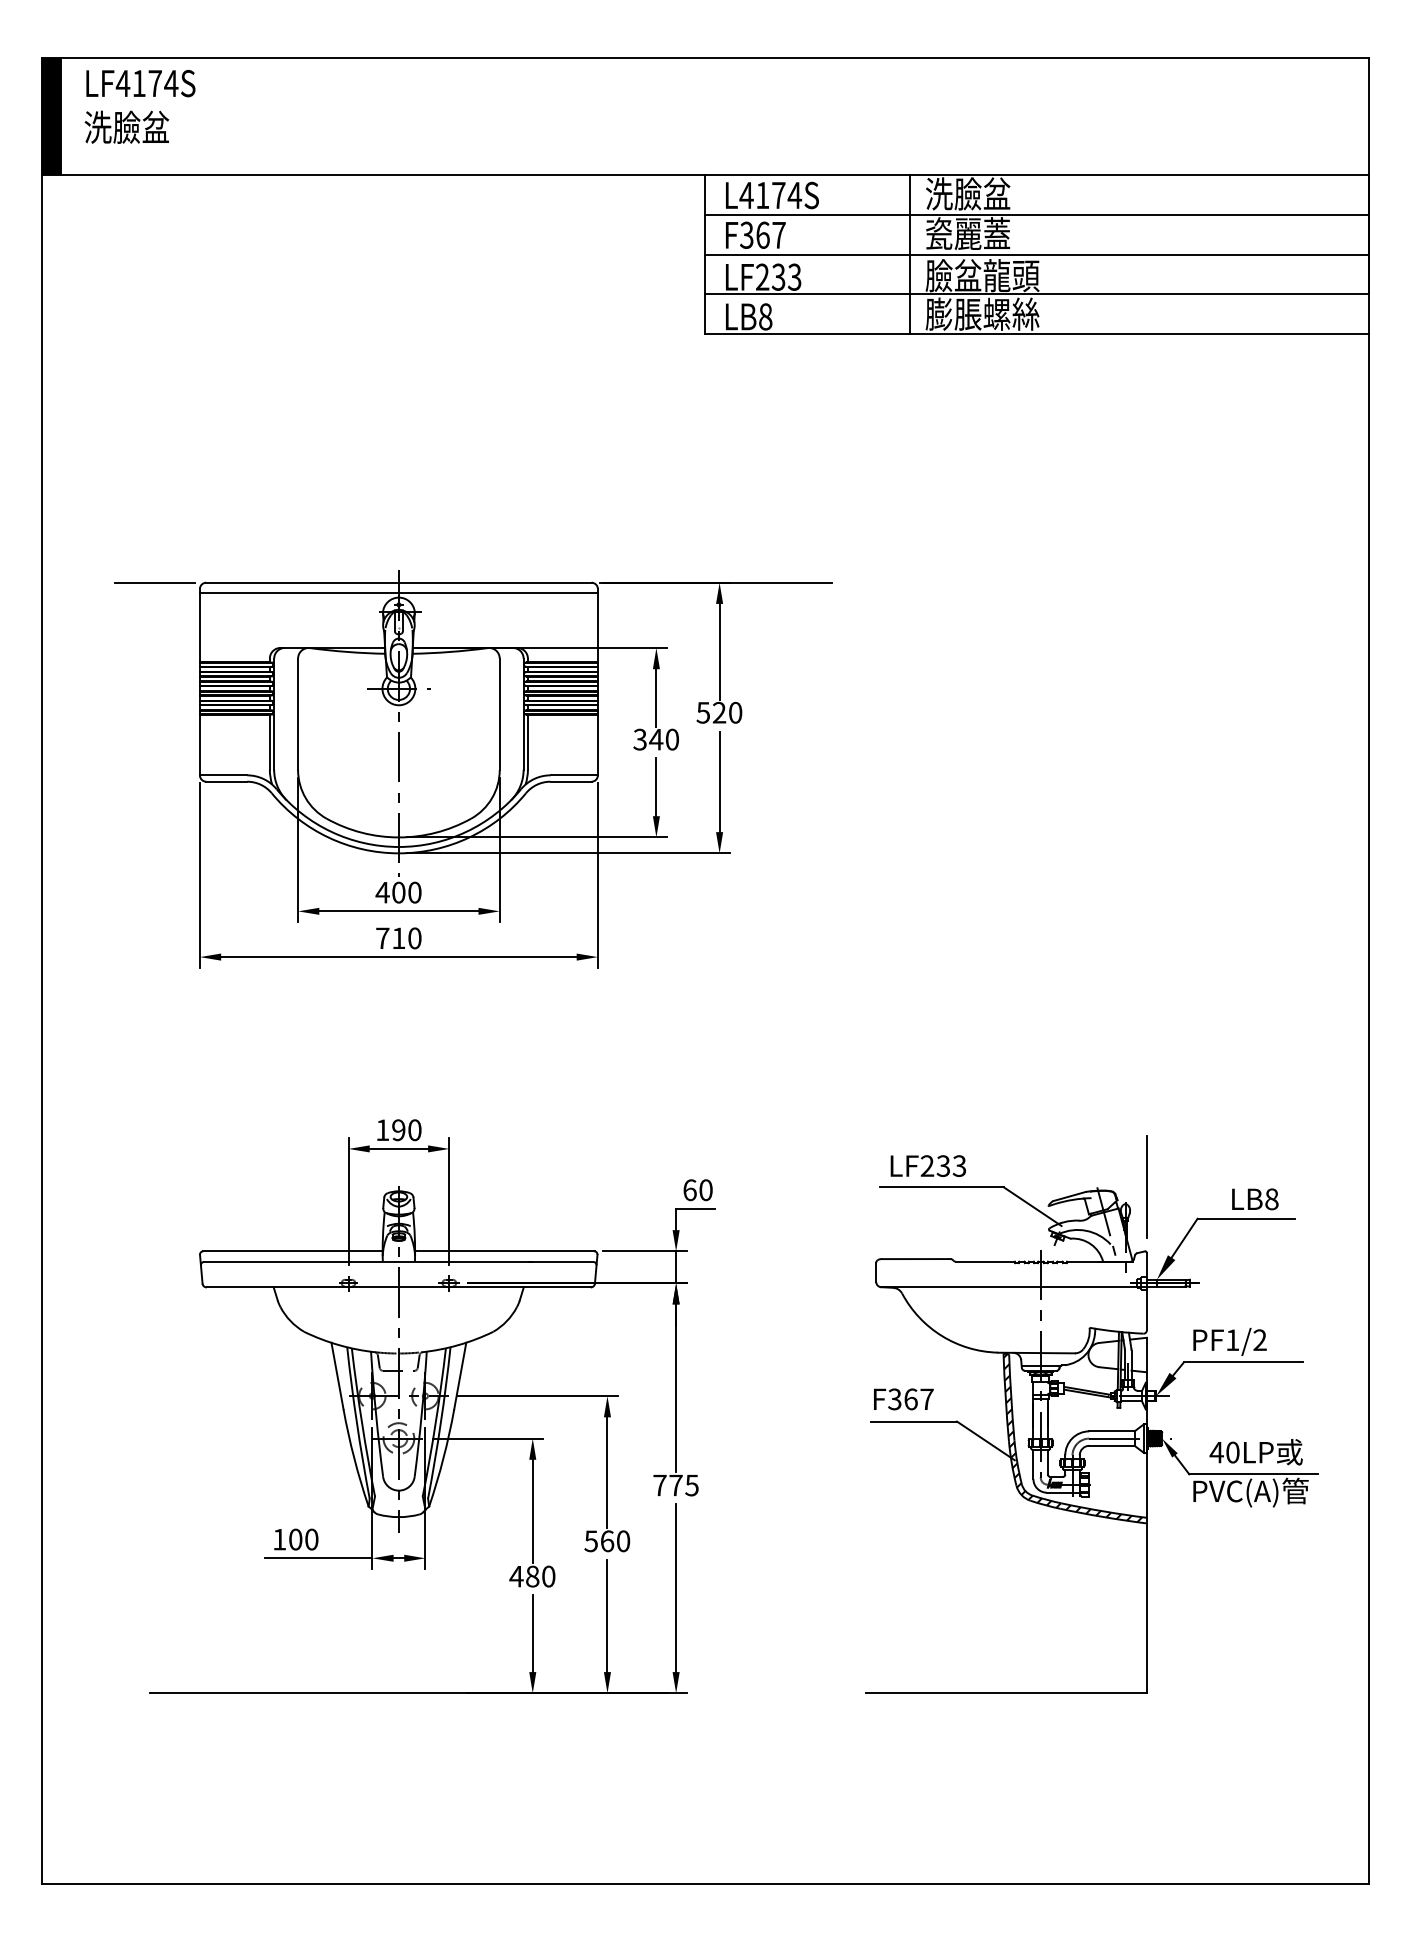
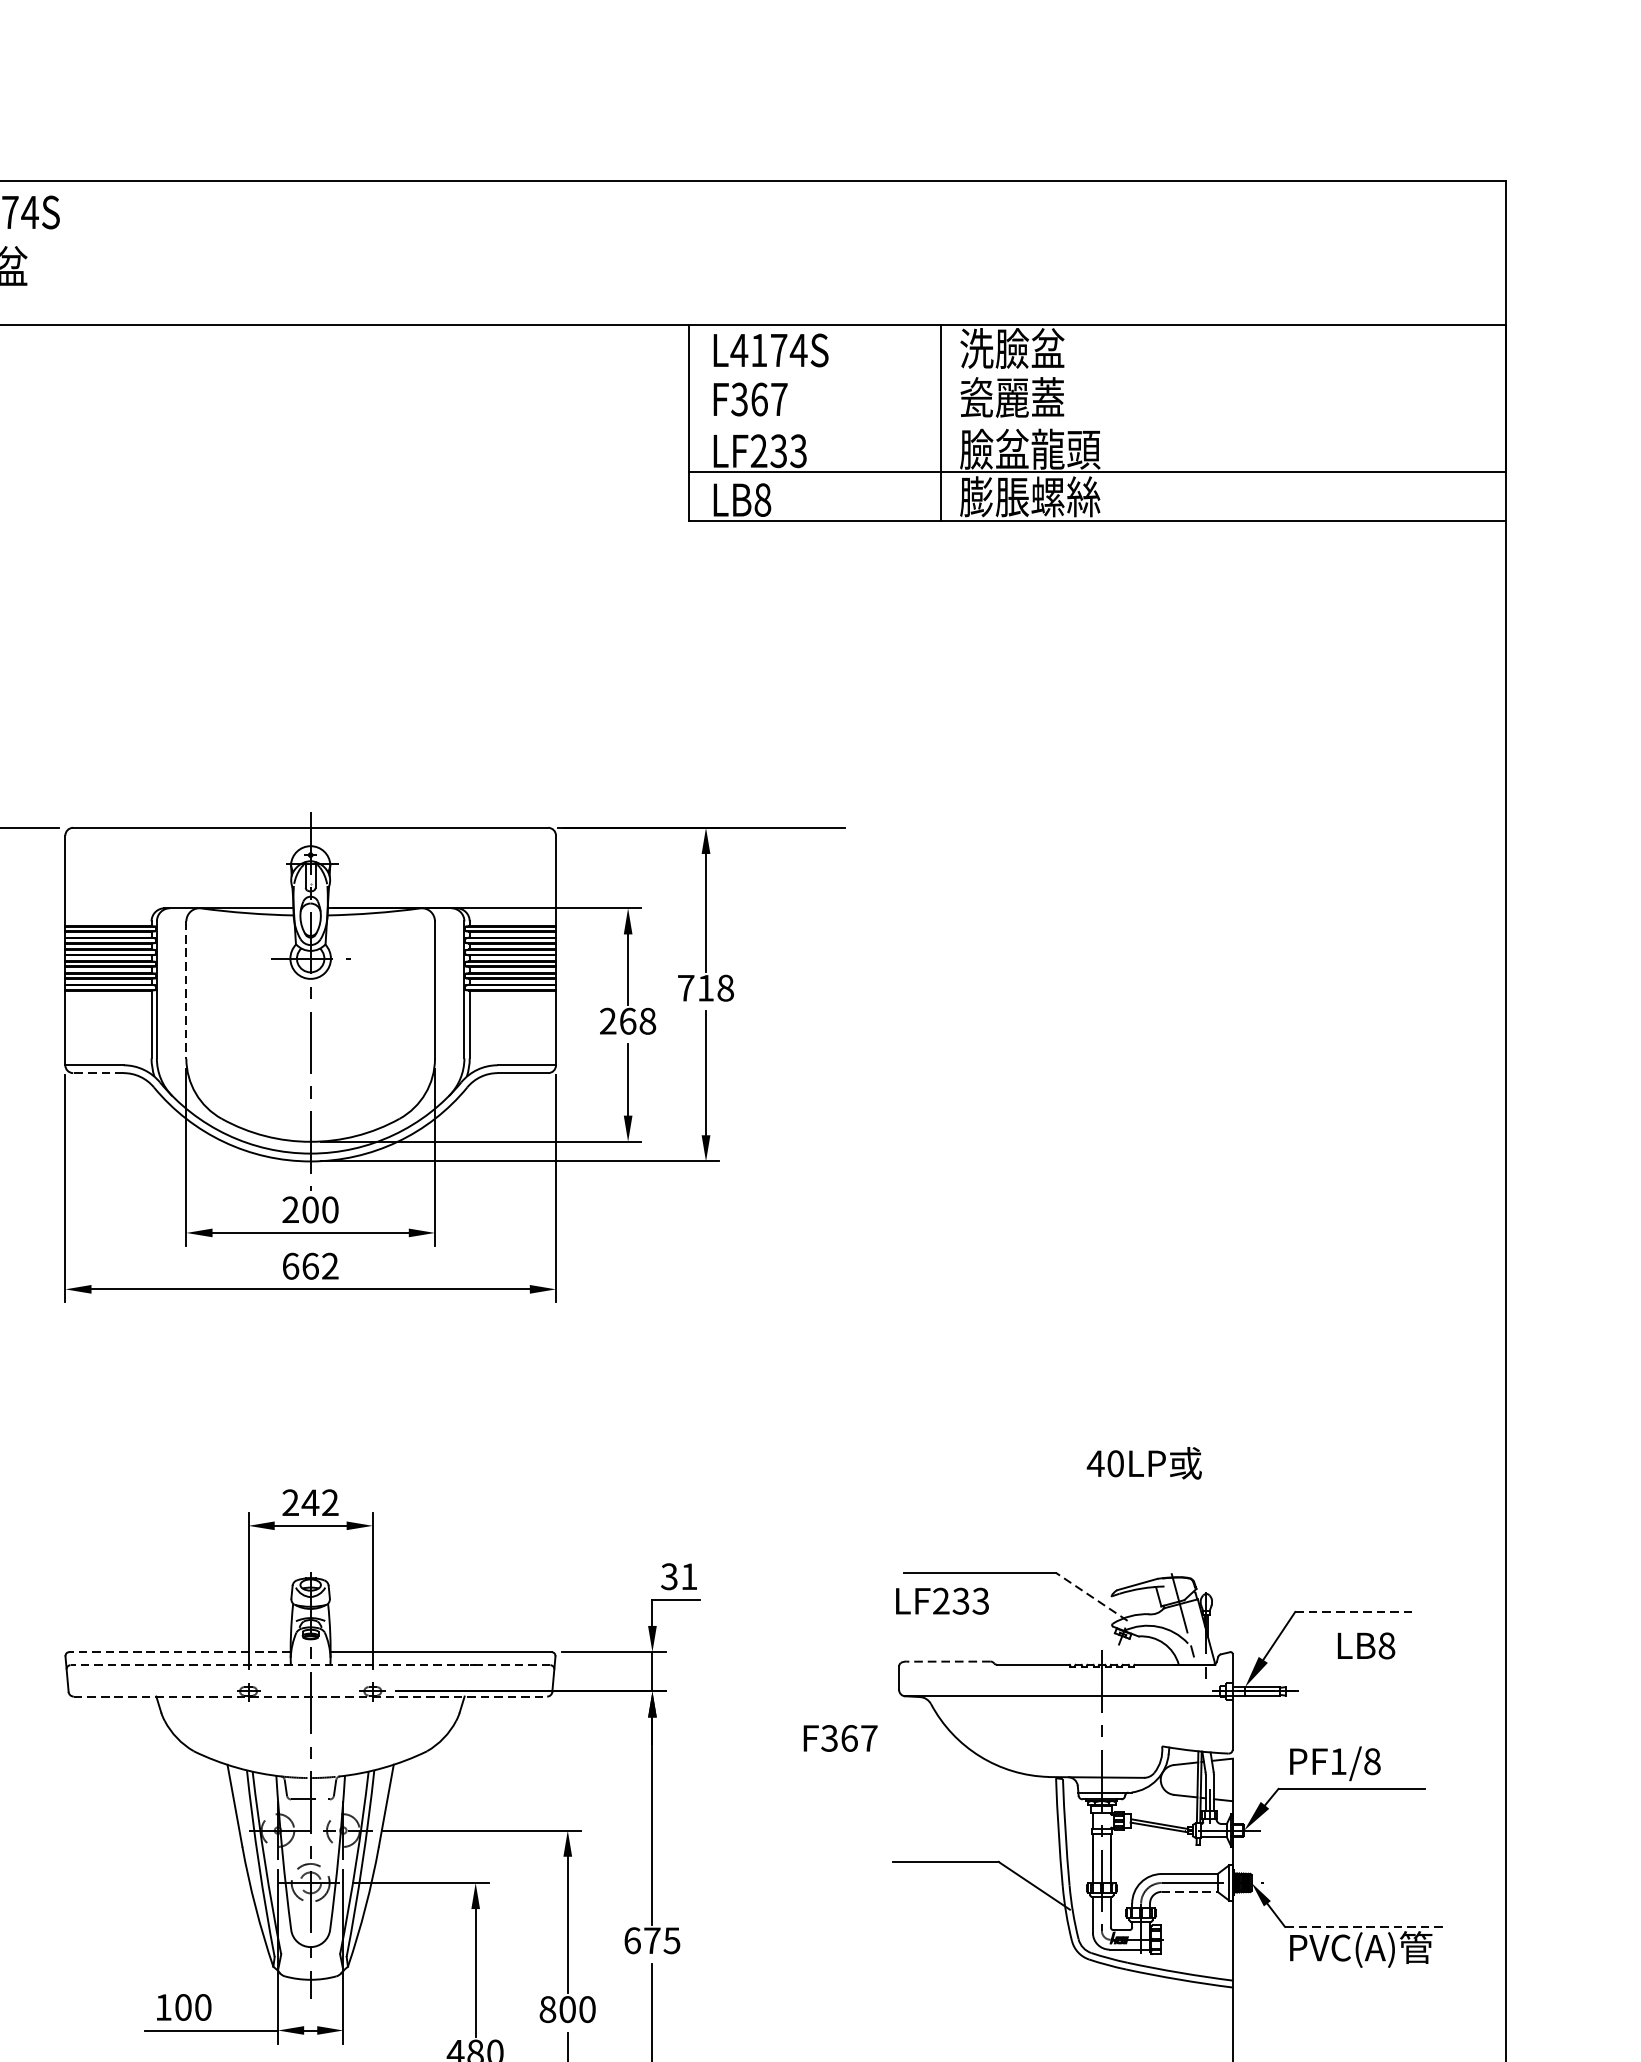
line: (1036, 214) -> (1096, 373), removed
line: (1036, 254) -> (1096, 423), removed
line: (398, 593) -> (310, 841), removed
text: (719, 712) -> (705, 987), 520 -> 718
line: (298, 714) -> (186, 990), solid -> dashed
text: (656, 739) -> (628, 1021), 340 -> 268
line: (226, 781) -> (98, 1072), solid -> dashed
text: (382, 892) -> (290, 1209), 400 -> 200
text: (398, 938) -> (310, 1266), 710 -> 662
text: (398, 1130) -> (310, 1503), 190 -> 242
text: (927, 1165) -> (941, 1600), moved
line: (1146, 1187) -> (1232, 1573), removed
text: (697, 1190) -> (678, 1577), 60 -> 31
text: (1255, 1199) -> (1366, 1646), moved
line: (1032, 1206) -> (1091, 1596), solid -> dashed
line: (1246, 1218) -> (1355, 1611), solid -> dashed
line: (292, 1251) -> (179, 1652), solid -> dashed
line: (915, 1259) -> (947, 1662), solid -> dashed
line: (398, 1261) -> (310, 1664), solid -> dashed
line: (398, 1287) -> (310, 1696), solid -> dashed
text: (1259, 1340) -> (1371, 1762), PF1/2 -> PF1/8
text: (903, 1399) -> (840, 1738), moved
hatch: (1072, 1438) -> (1141, 1882), removed
line: (1111, 1445) -> (1189, 1891), solid -> dashed
text: (1255, 1452) -> (1143, 1463), moved
line: (1254, 1474) -> (1365, 1927), solid -> dashed
text: (659, 1485) -> (631, 1940), 775 -> 675
text: (599, 1541) -> (557, 2009), 560 -> 800

